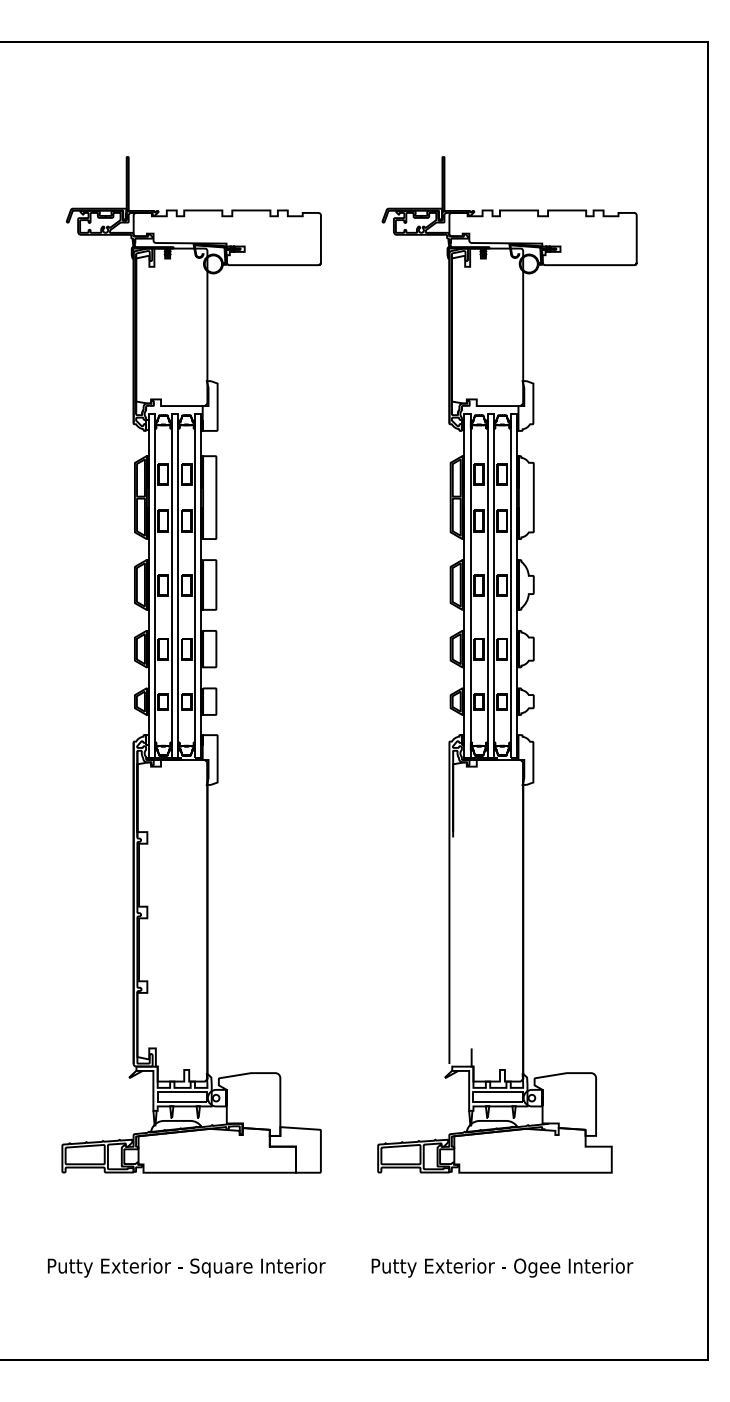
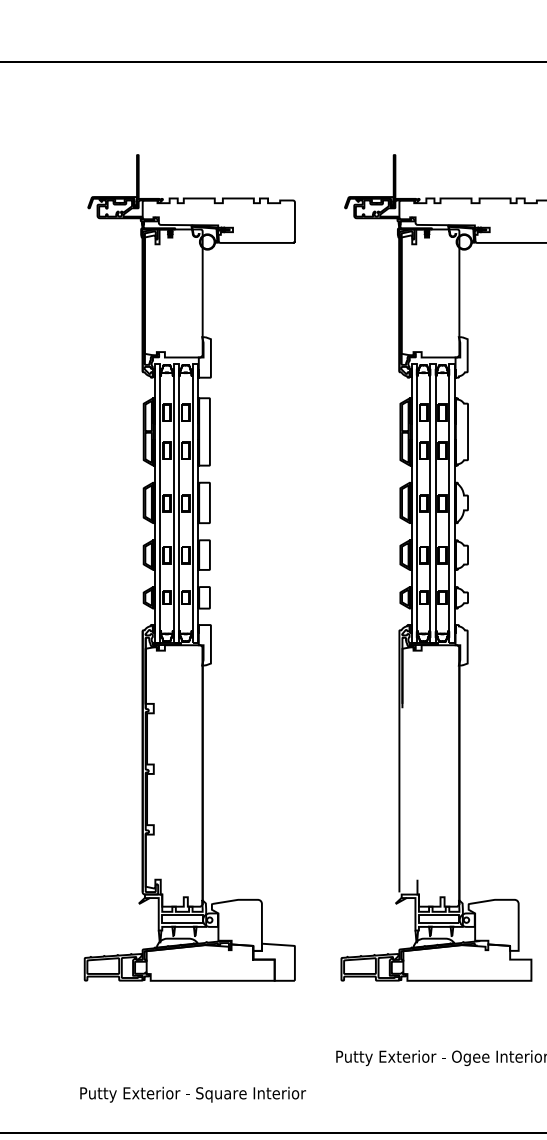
text: (186, 1267) -> (192, 1094), moved

